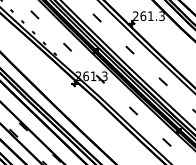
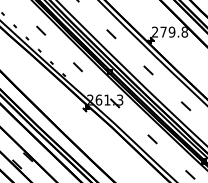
text: (152, 16) -> (173, 32), 261.3 -> 279.8

